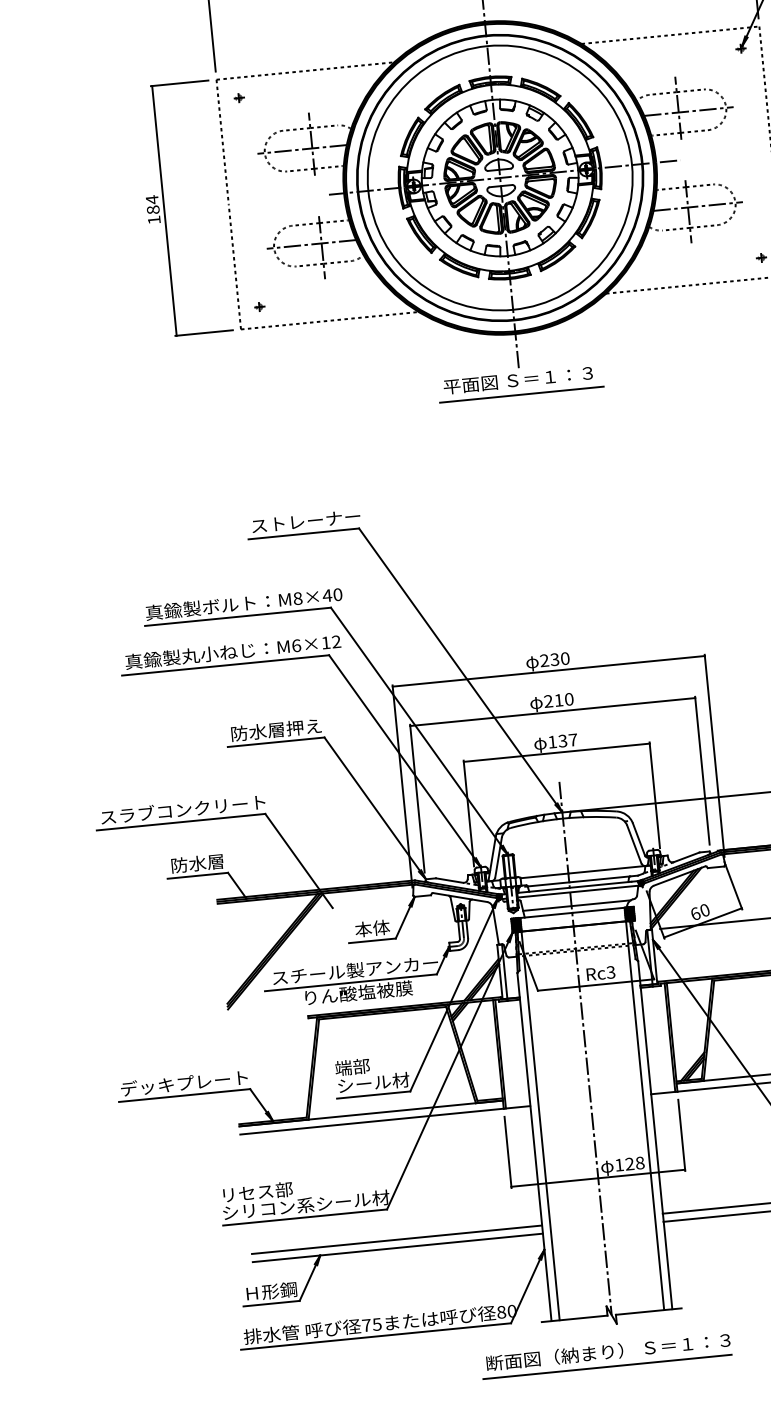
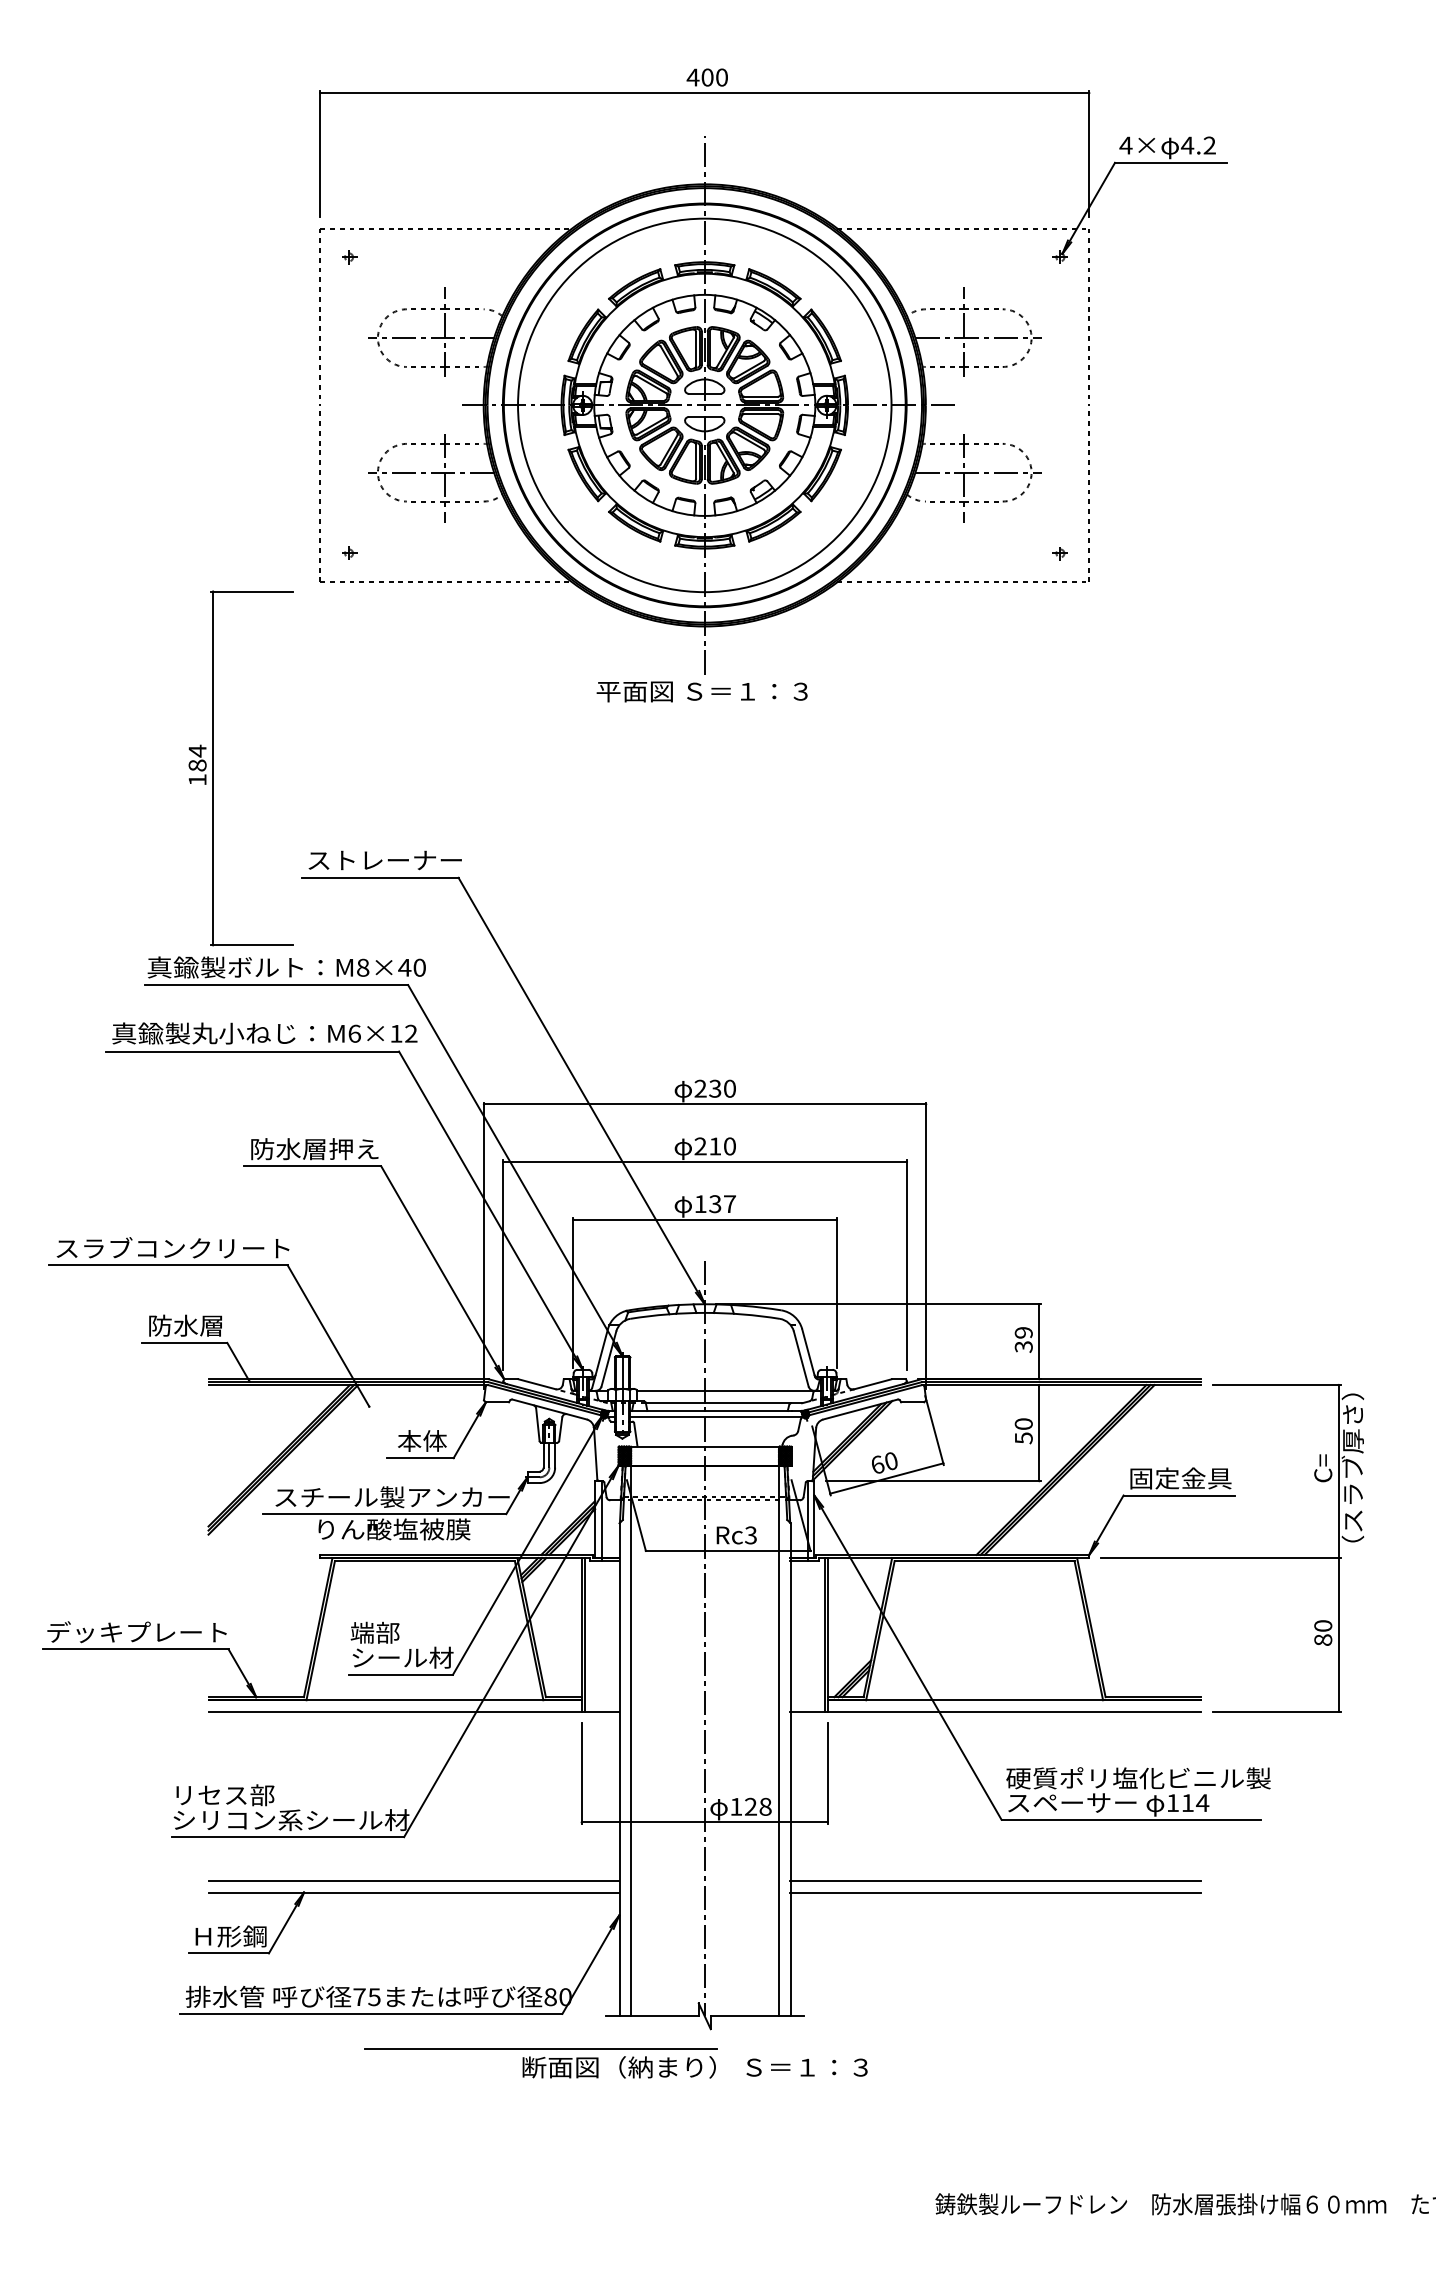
part: (164, 210) -> (213, 768), moved
line: (521, 394) -> (705, 712), removed
line: (577, 905) -> (712, 1436), removed
line: (607, 1366) -> (540, 2048), moved

